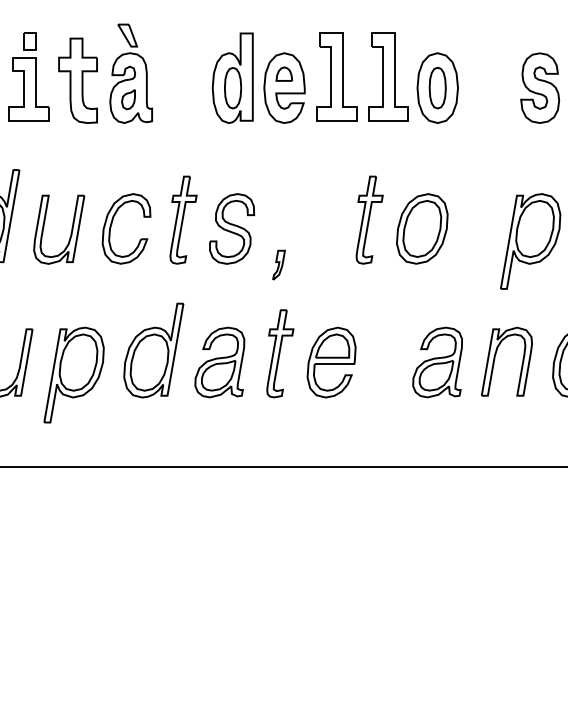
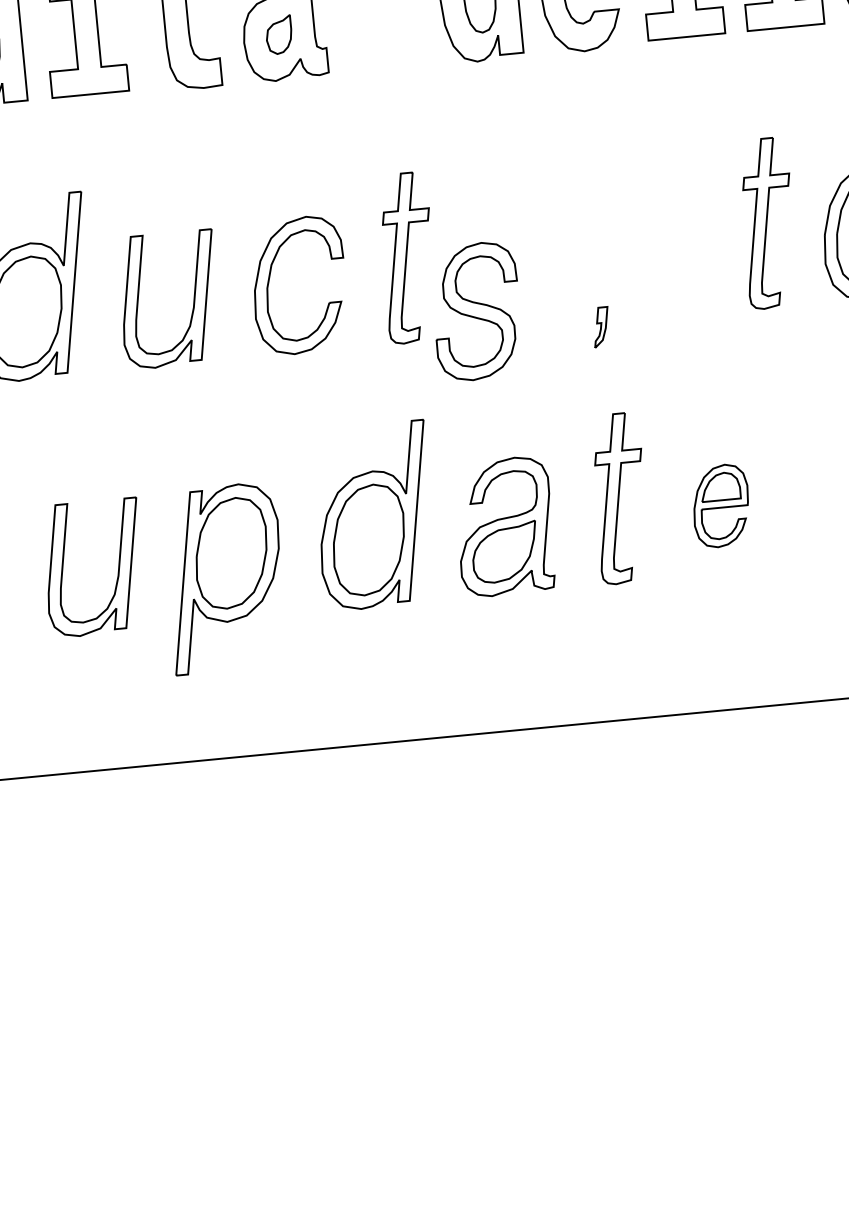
part: (232, 228) -> (477, 310), moved
part: (278, 264) -> (600, 326), size x0.7
part: (331, 362) -> (721, 505), size x0.6

